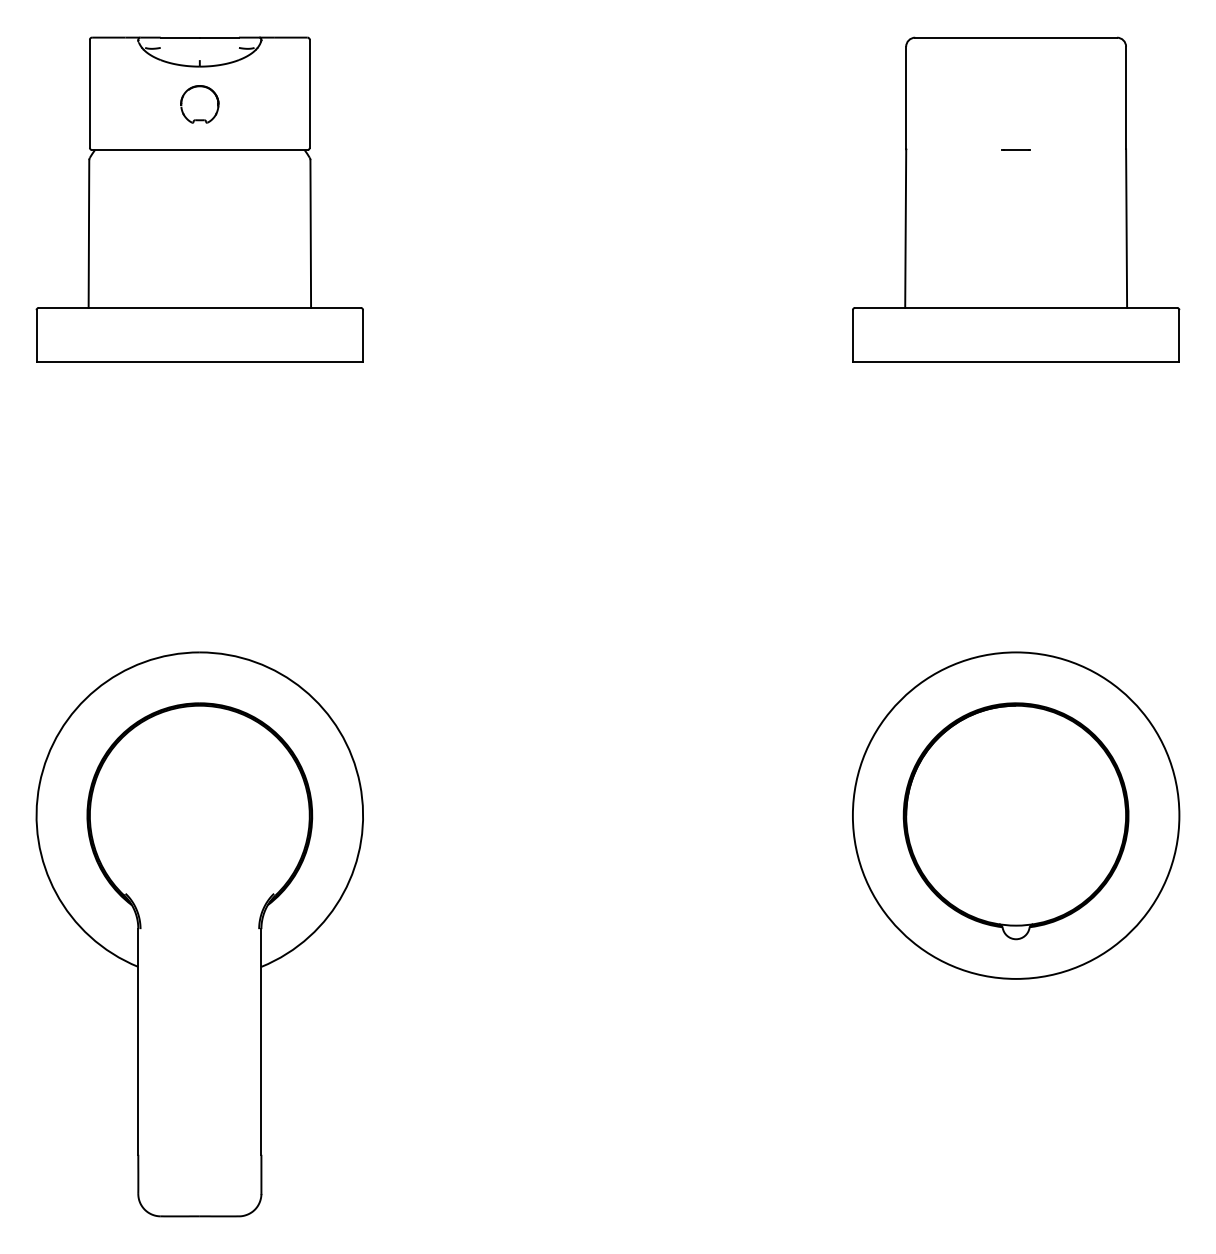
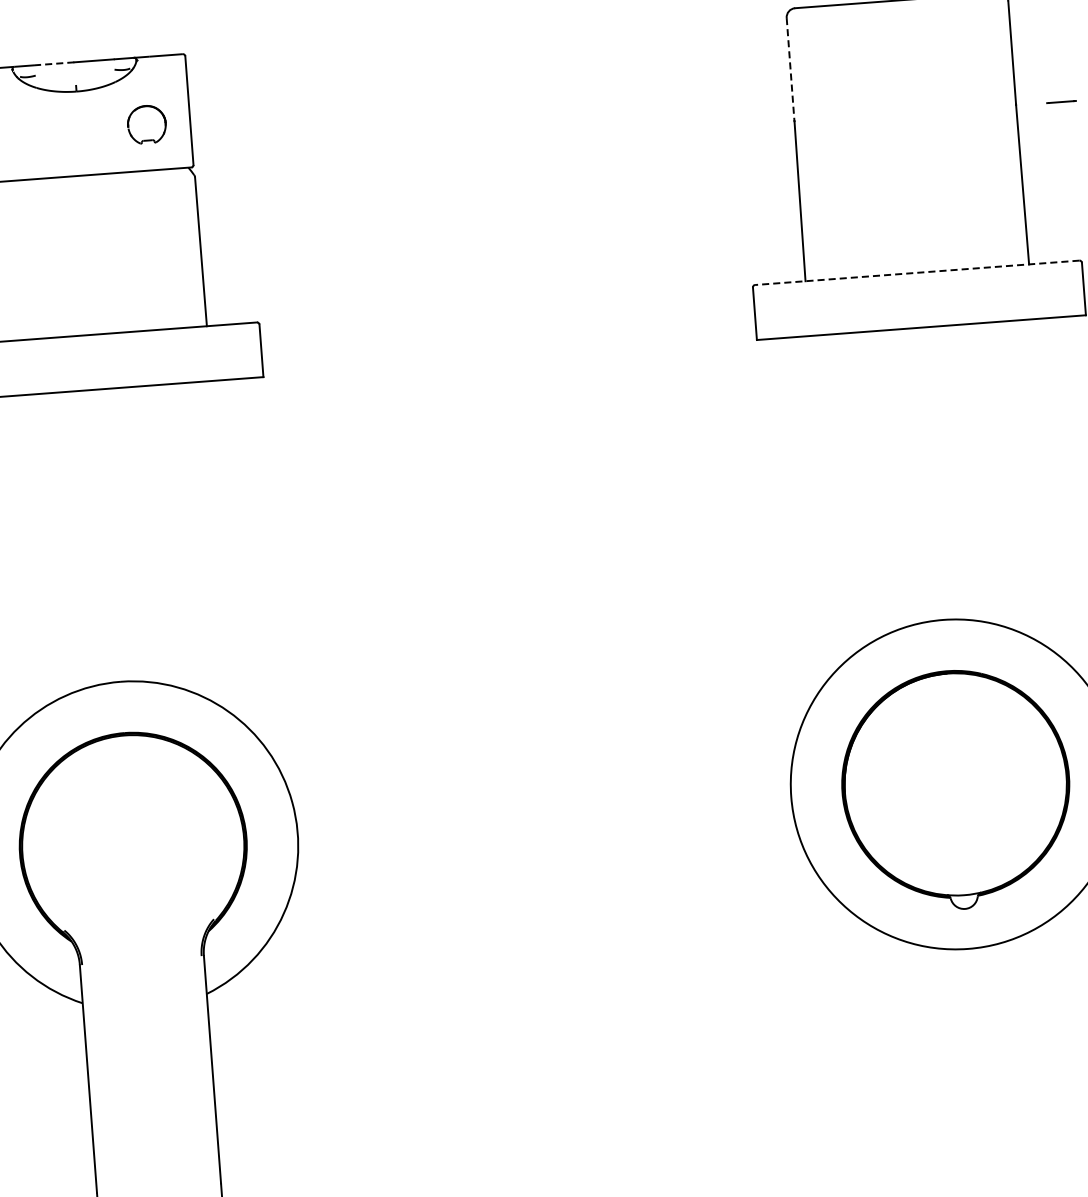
line: (180, 37) -> (54, 63), solid -> dashed
line: (906, 98) -> (790, 70), solid -> dashed
part: (199, 104) -> (146, 124), moved
line: (1015, 149) -> (1060, 101), moved
line: (1016, 307) -> (917, 272), solid -> dashed

